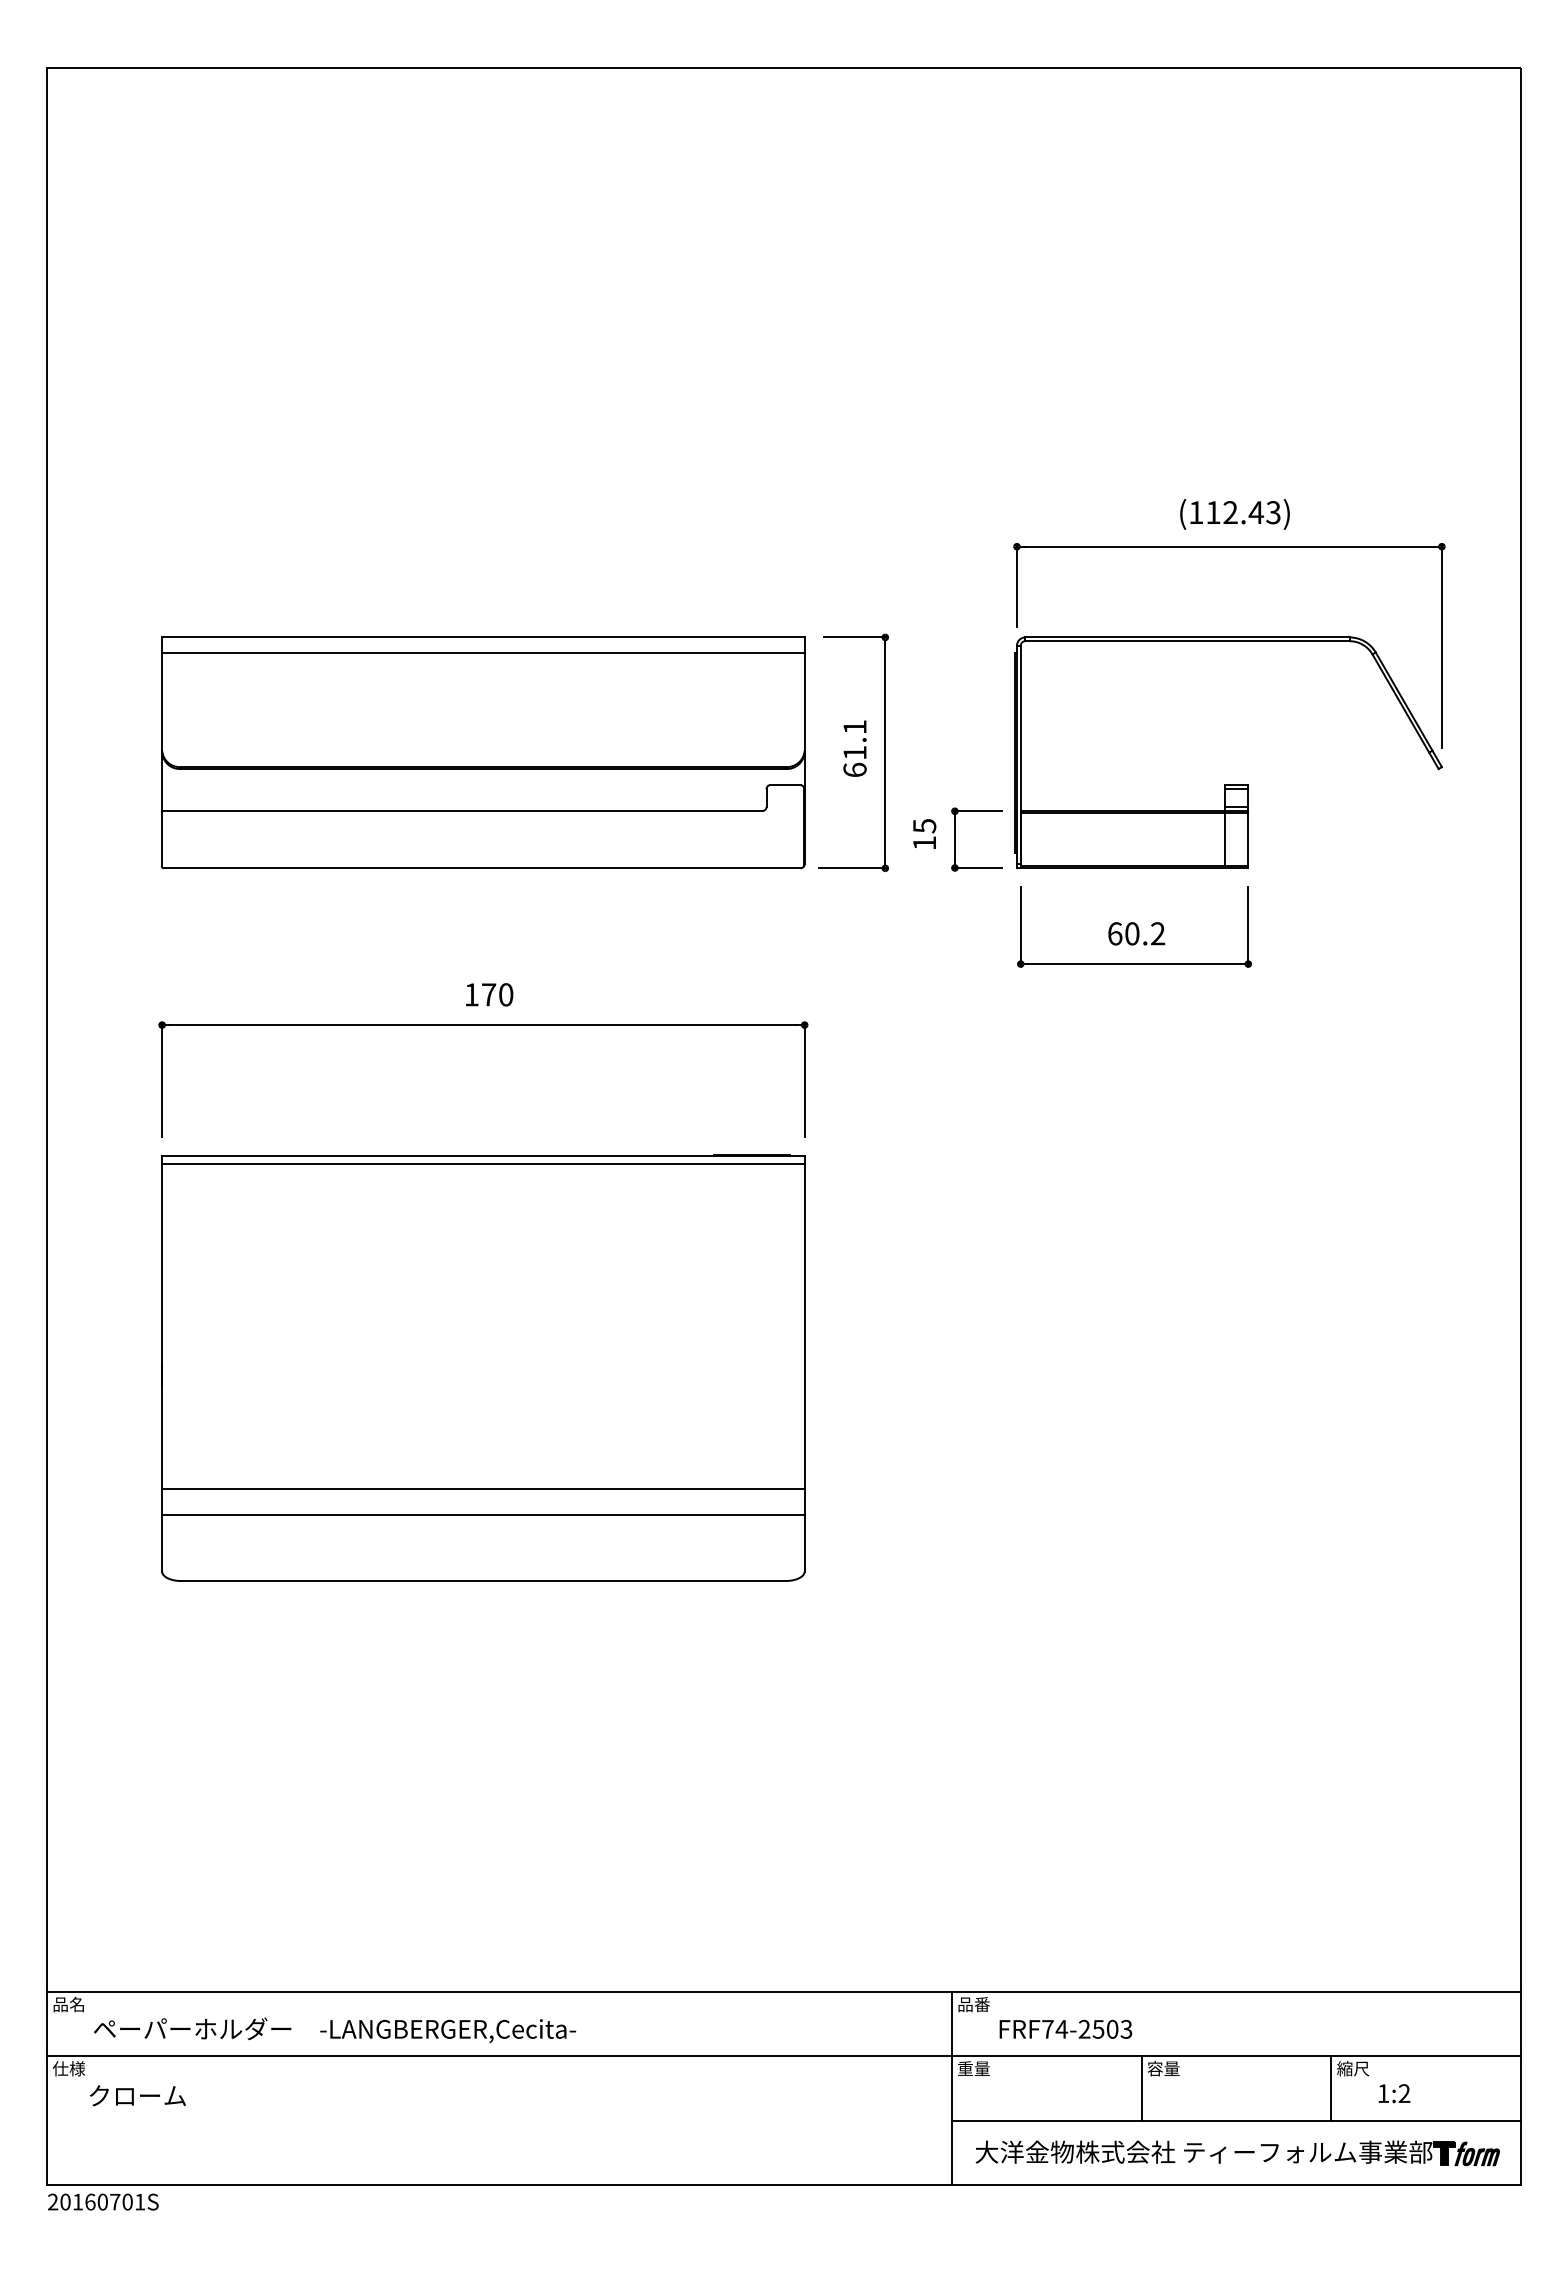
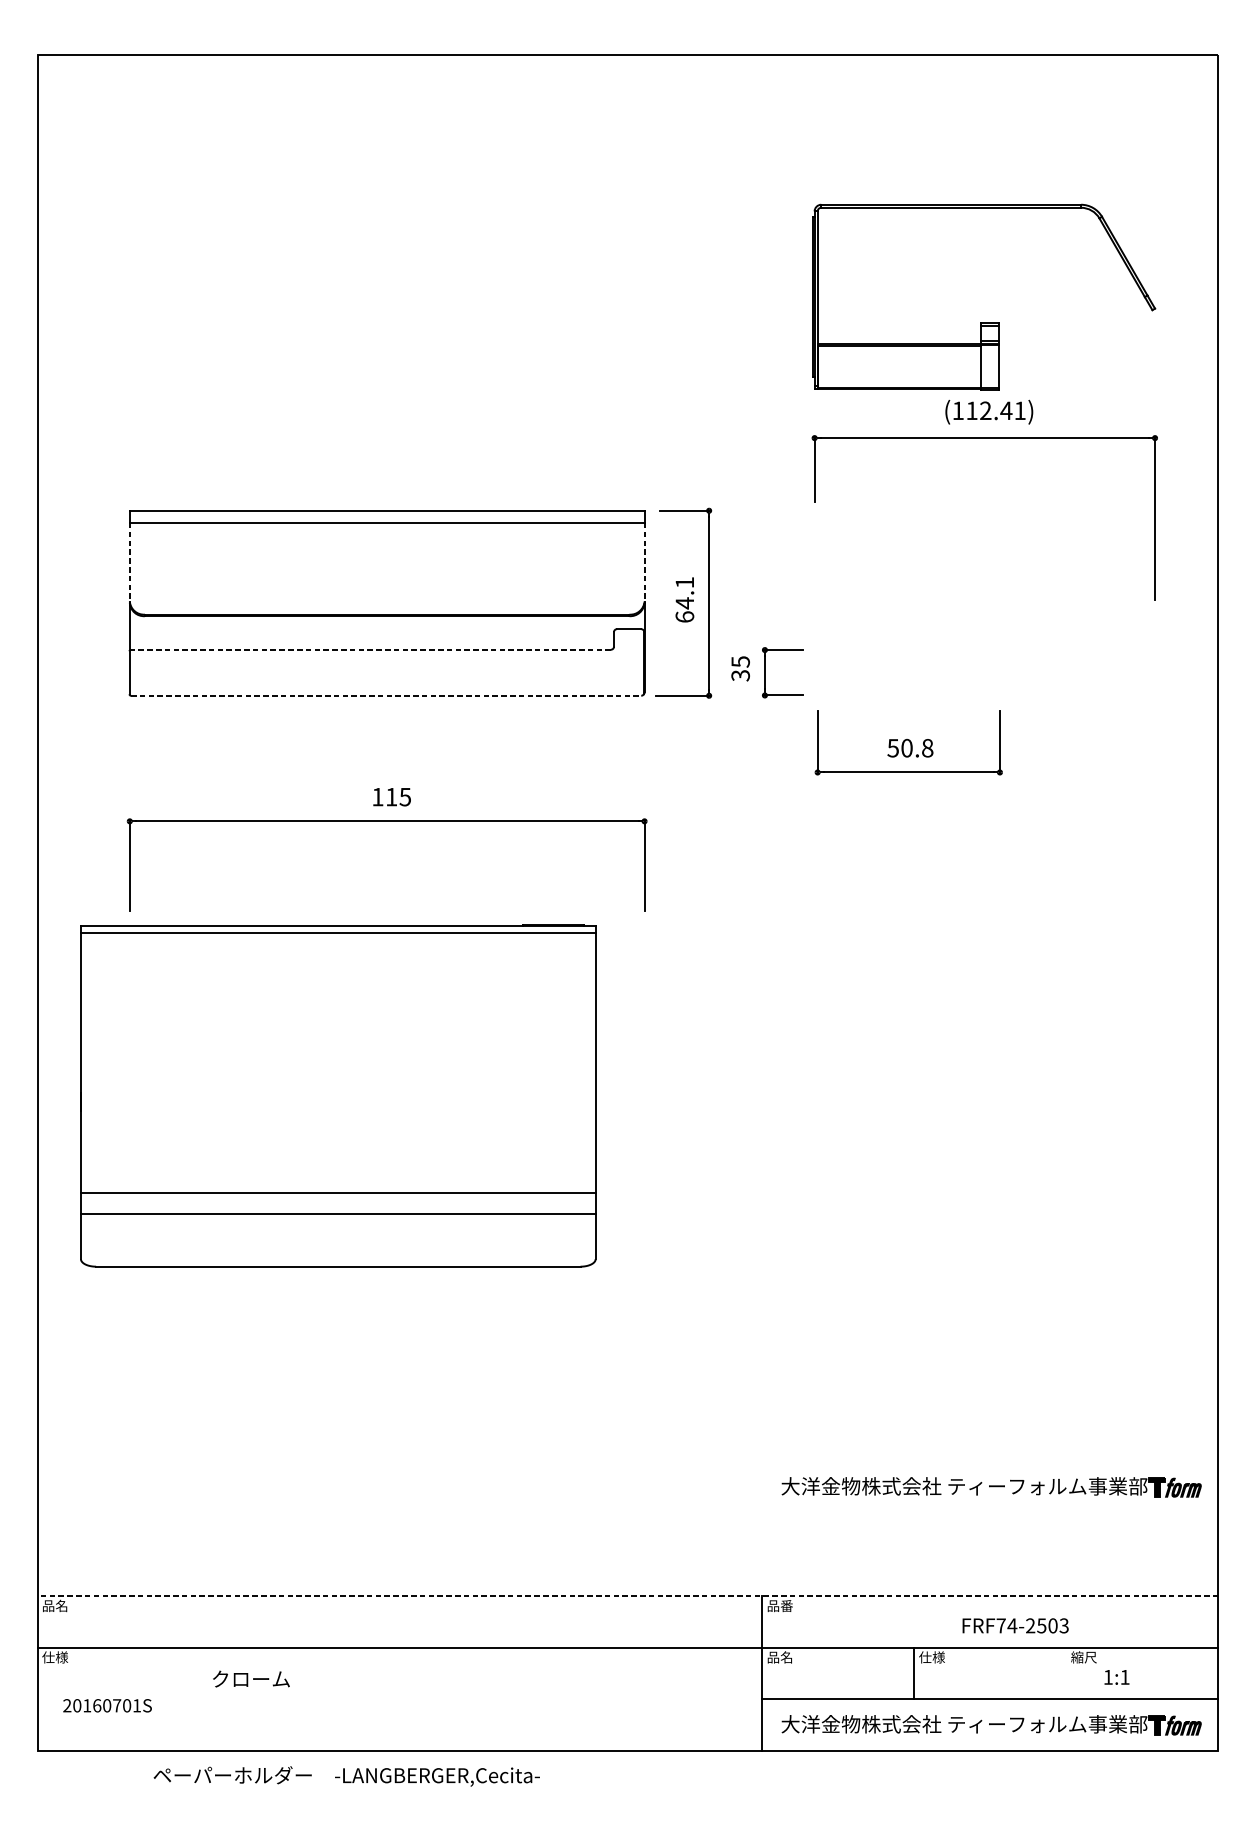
text: (1273, 512) -> (1020, 410), (112.43) -> (112.41)
line: (162, 702) -> (130, 562), solid -> dashed
line: (804, 702) -> (644, 562), solid -> dashed
text: (854, 752) -> (684, 602), 61.1 -> 64.1
part: (1228, 784) -> (984, 322), moved
line: (463, 810) -> (371, 649), solid -> dashed
text: (924, 843) -> (740, 675), 15 -> 35
line: (482, 868) -> (386, 695), solid -> dashed
text: (1136, 933) -> (910, 747), 60.2 -> 50.8
text: (497, 994) -> (398, 796), 170 -> 115
part: (483, 1367) -> (338, 1095), moved
part: (1237, 1856) -> (991, 1487), added
line: (783, 1992) -> (627, 1596), solid -> dashed
text: (1065, 2028) -> (1015, 1625), moved
text: (335, 2030) -> (347, 1776), moved
text: (973, 2068) -> (779, 1657), 重量 -> 品名
text: (1163, 2068) -> (932, 1657), 容量 -> 仕様
line: (1331, 2088) -> (1066, 1673), removed
text: (1404, 2093) -> (1125, 1677), 1:2 -> 1:1
text: (137, 2095) -> (251, 1678), moved
text: (103, 2201) -> (107, 1705), moved

